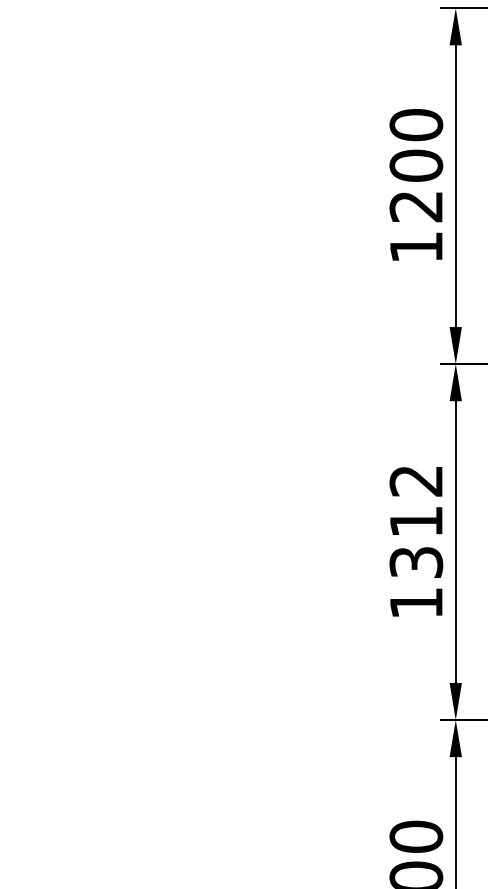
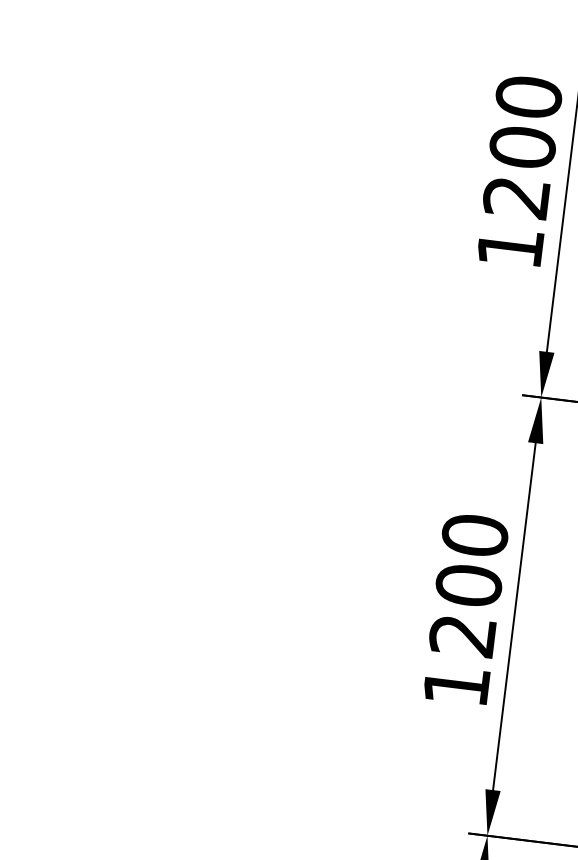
text: (416, 521) -> (469, 585), 1312 -> 1200

